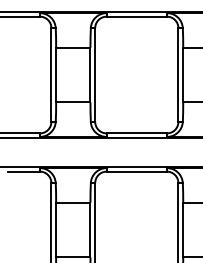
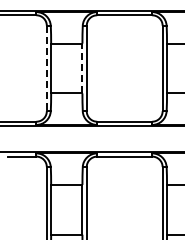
line: (51, 75) -> (46, 68), solid -> dashed
line: (90, 75) -> (82, 68), solid -> dashed

